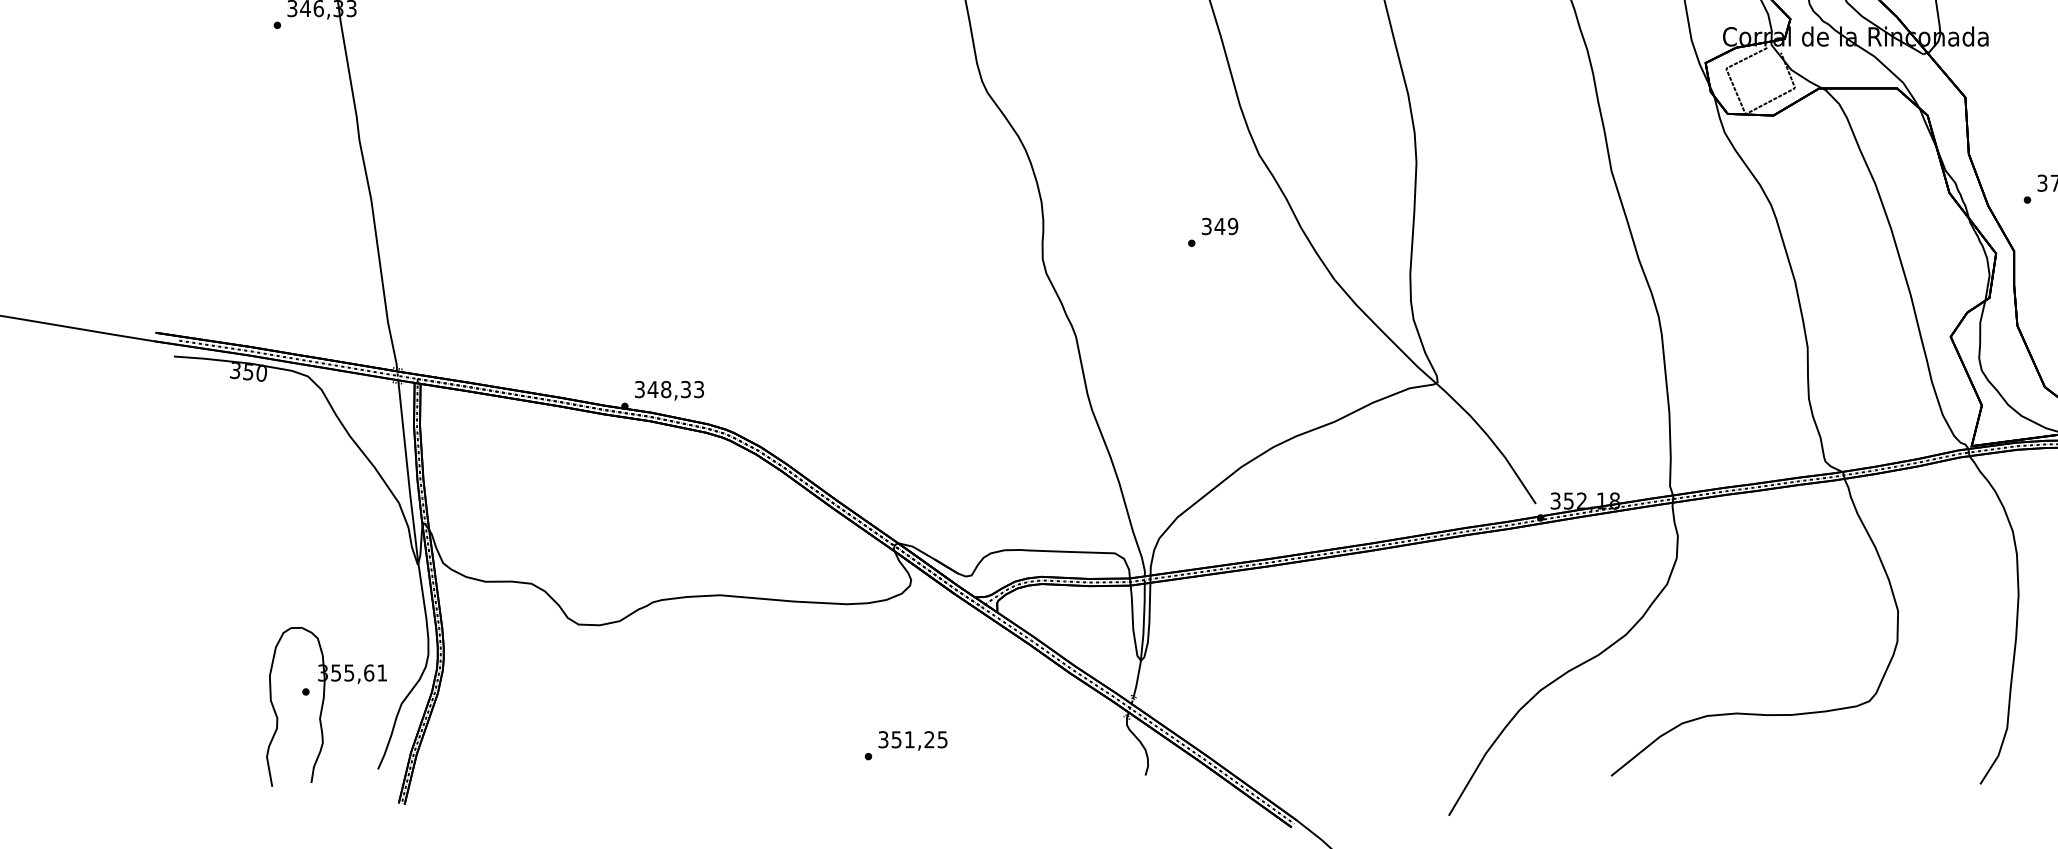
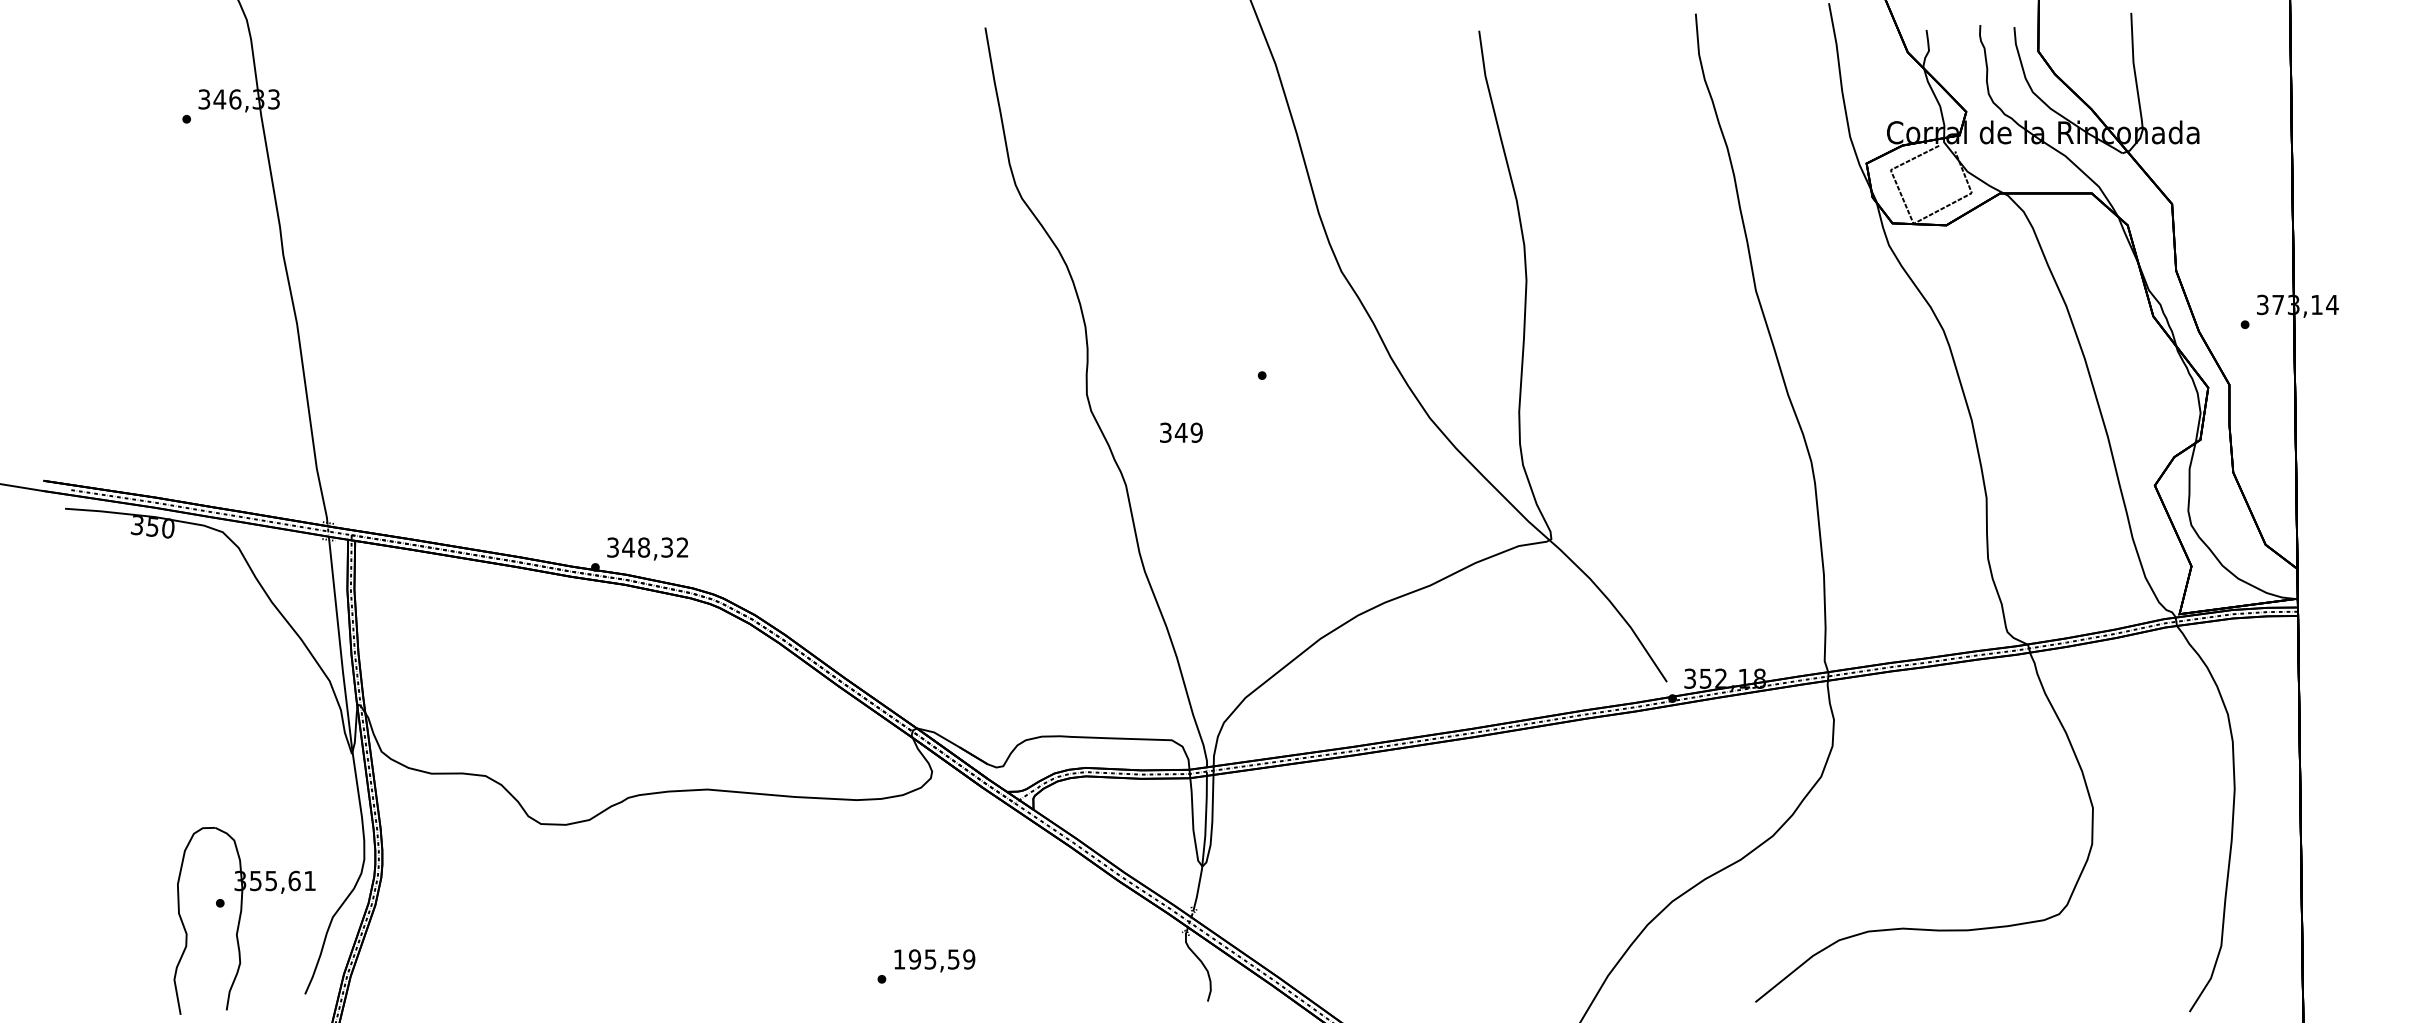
text: (1220, 226) -> (1181, 432), moved
text: (698, 389) -> (682, 547), 348,33 -> 348,32
text: (913, 739) -> (934, 959), 351,25 -> 195,59

